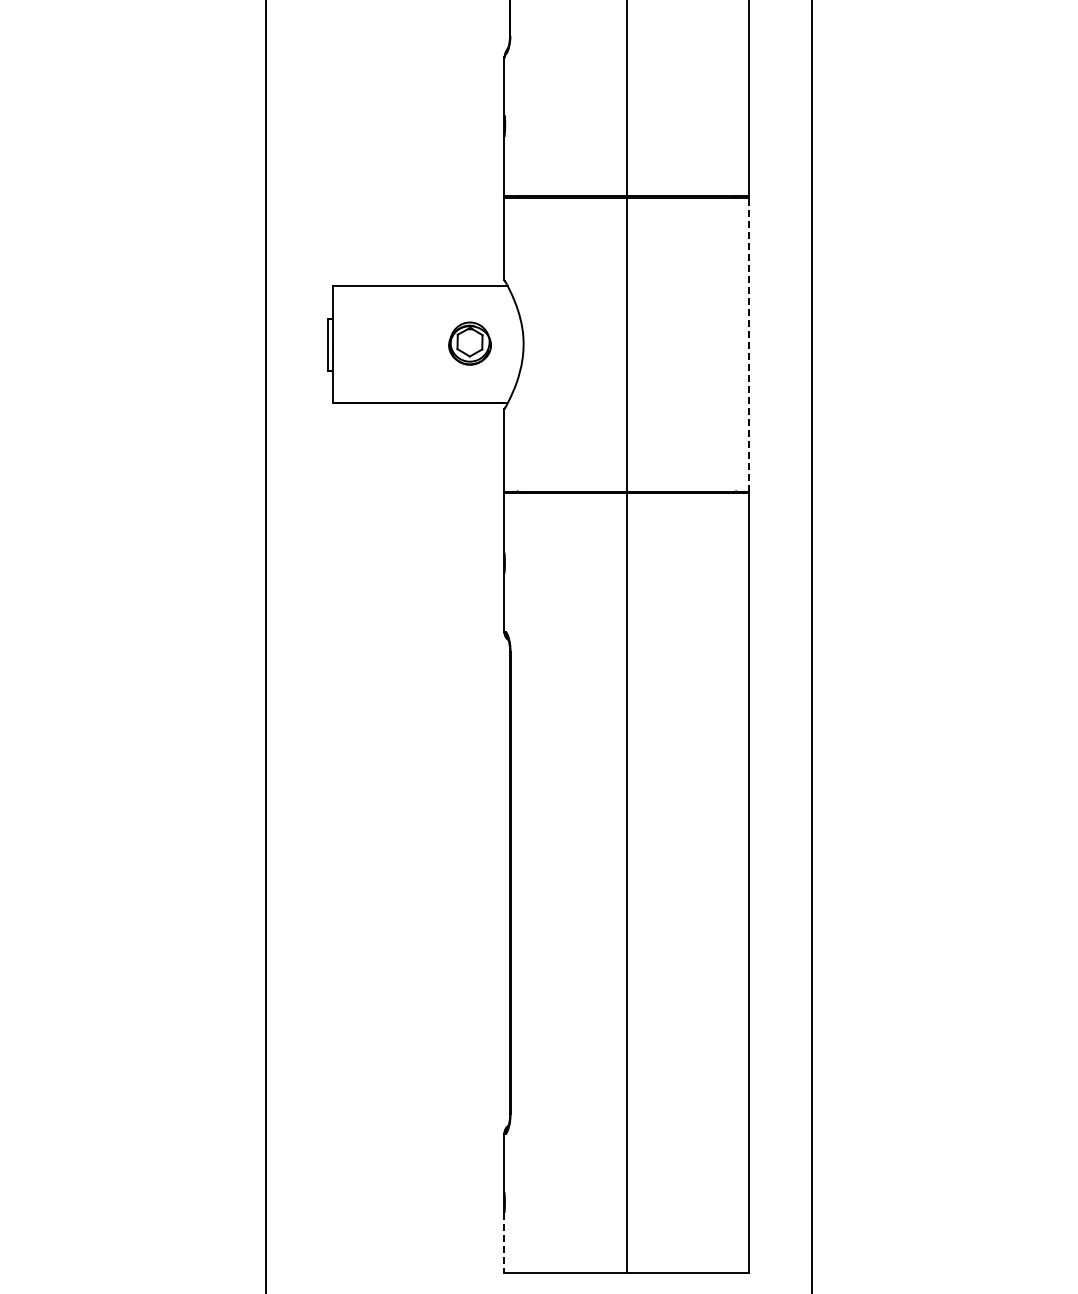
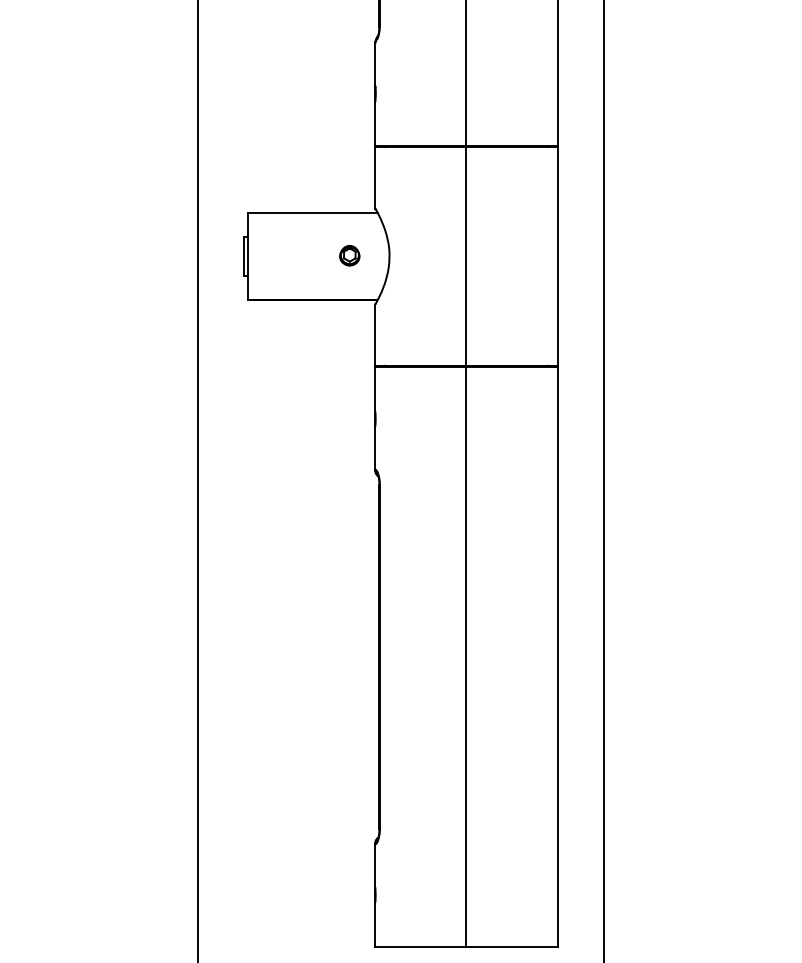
part: (470, 343) -> (350, 255), size x0.62
line: (749, 344) -> (557, 256), dashed -> solid
line: (504, 1242) -> (375, 924), dashed -> solid

